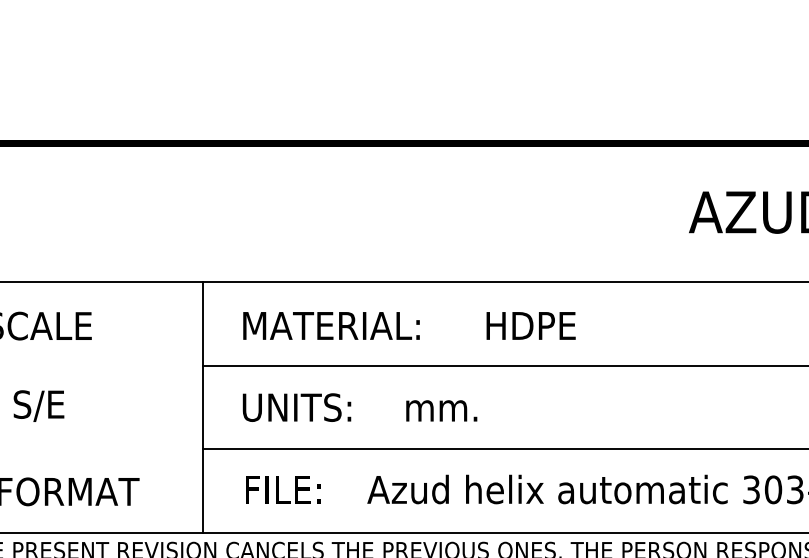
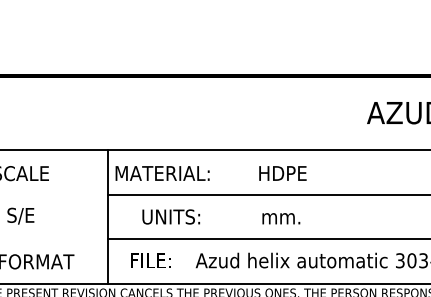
text: (331, 325) -> (162, 173), moved
text: (297, 406) -> (171, 216), moved
text: (442, 410) -> (281, 218), moved

